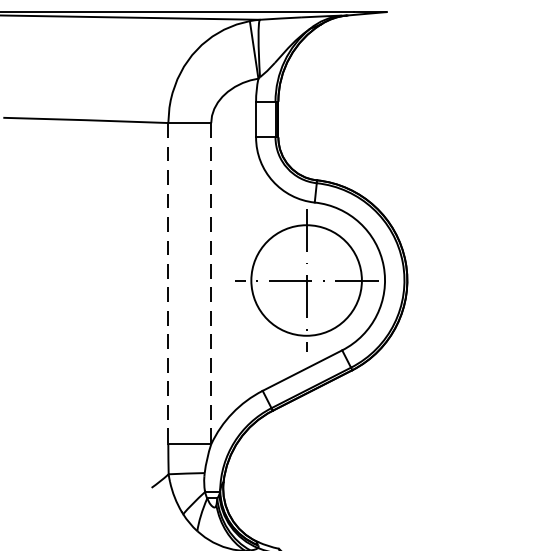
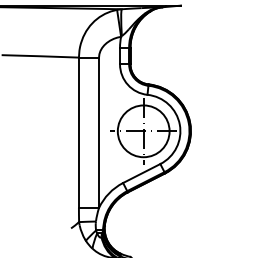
line: (167, 285) -> (78, 133), dashed -> solid
line: (212, 285) -> (99, 133), dashed -> solid

